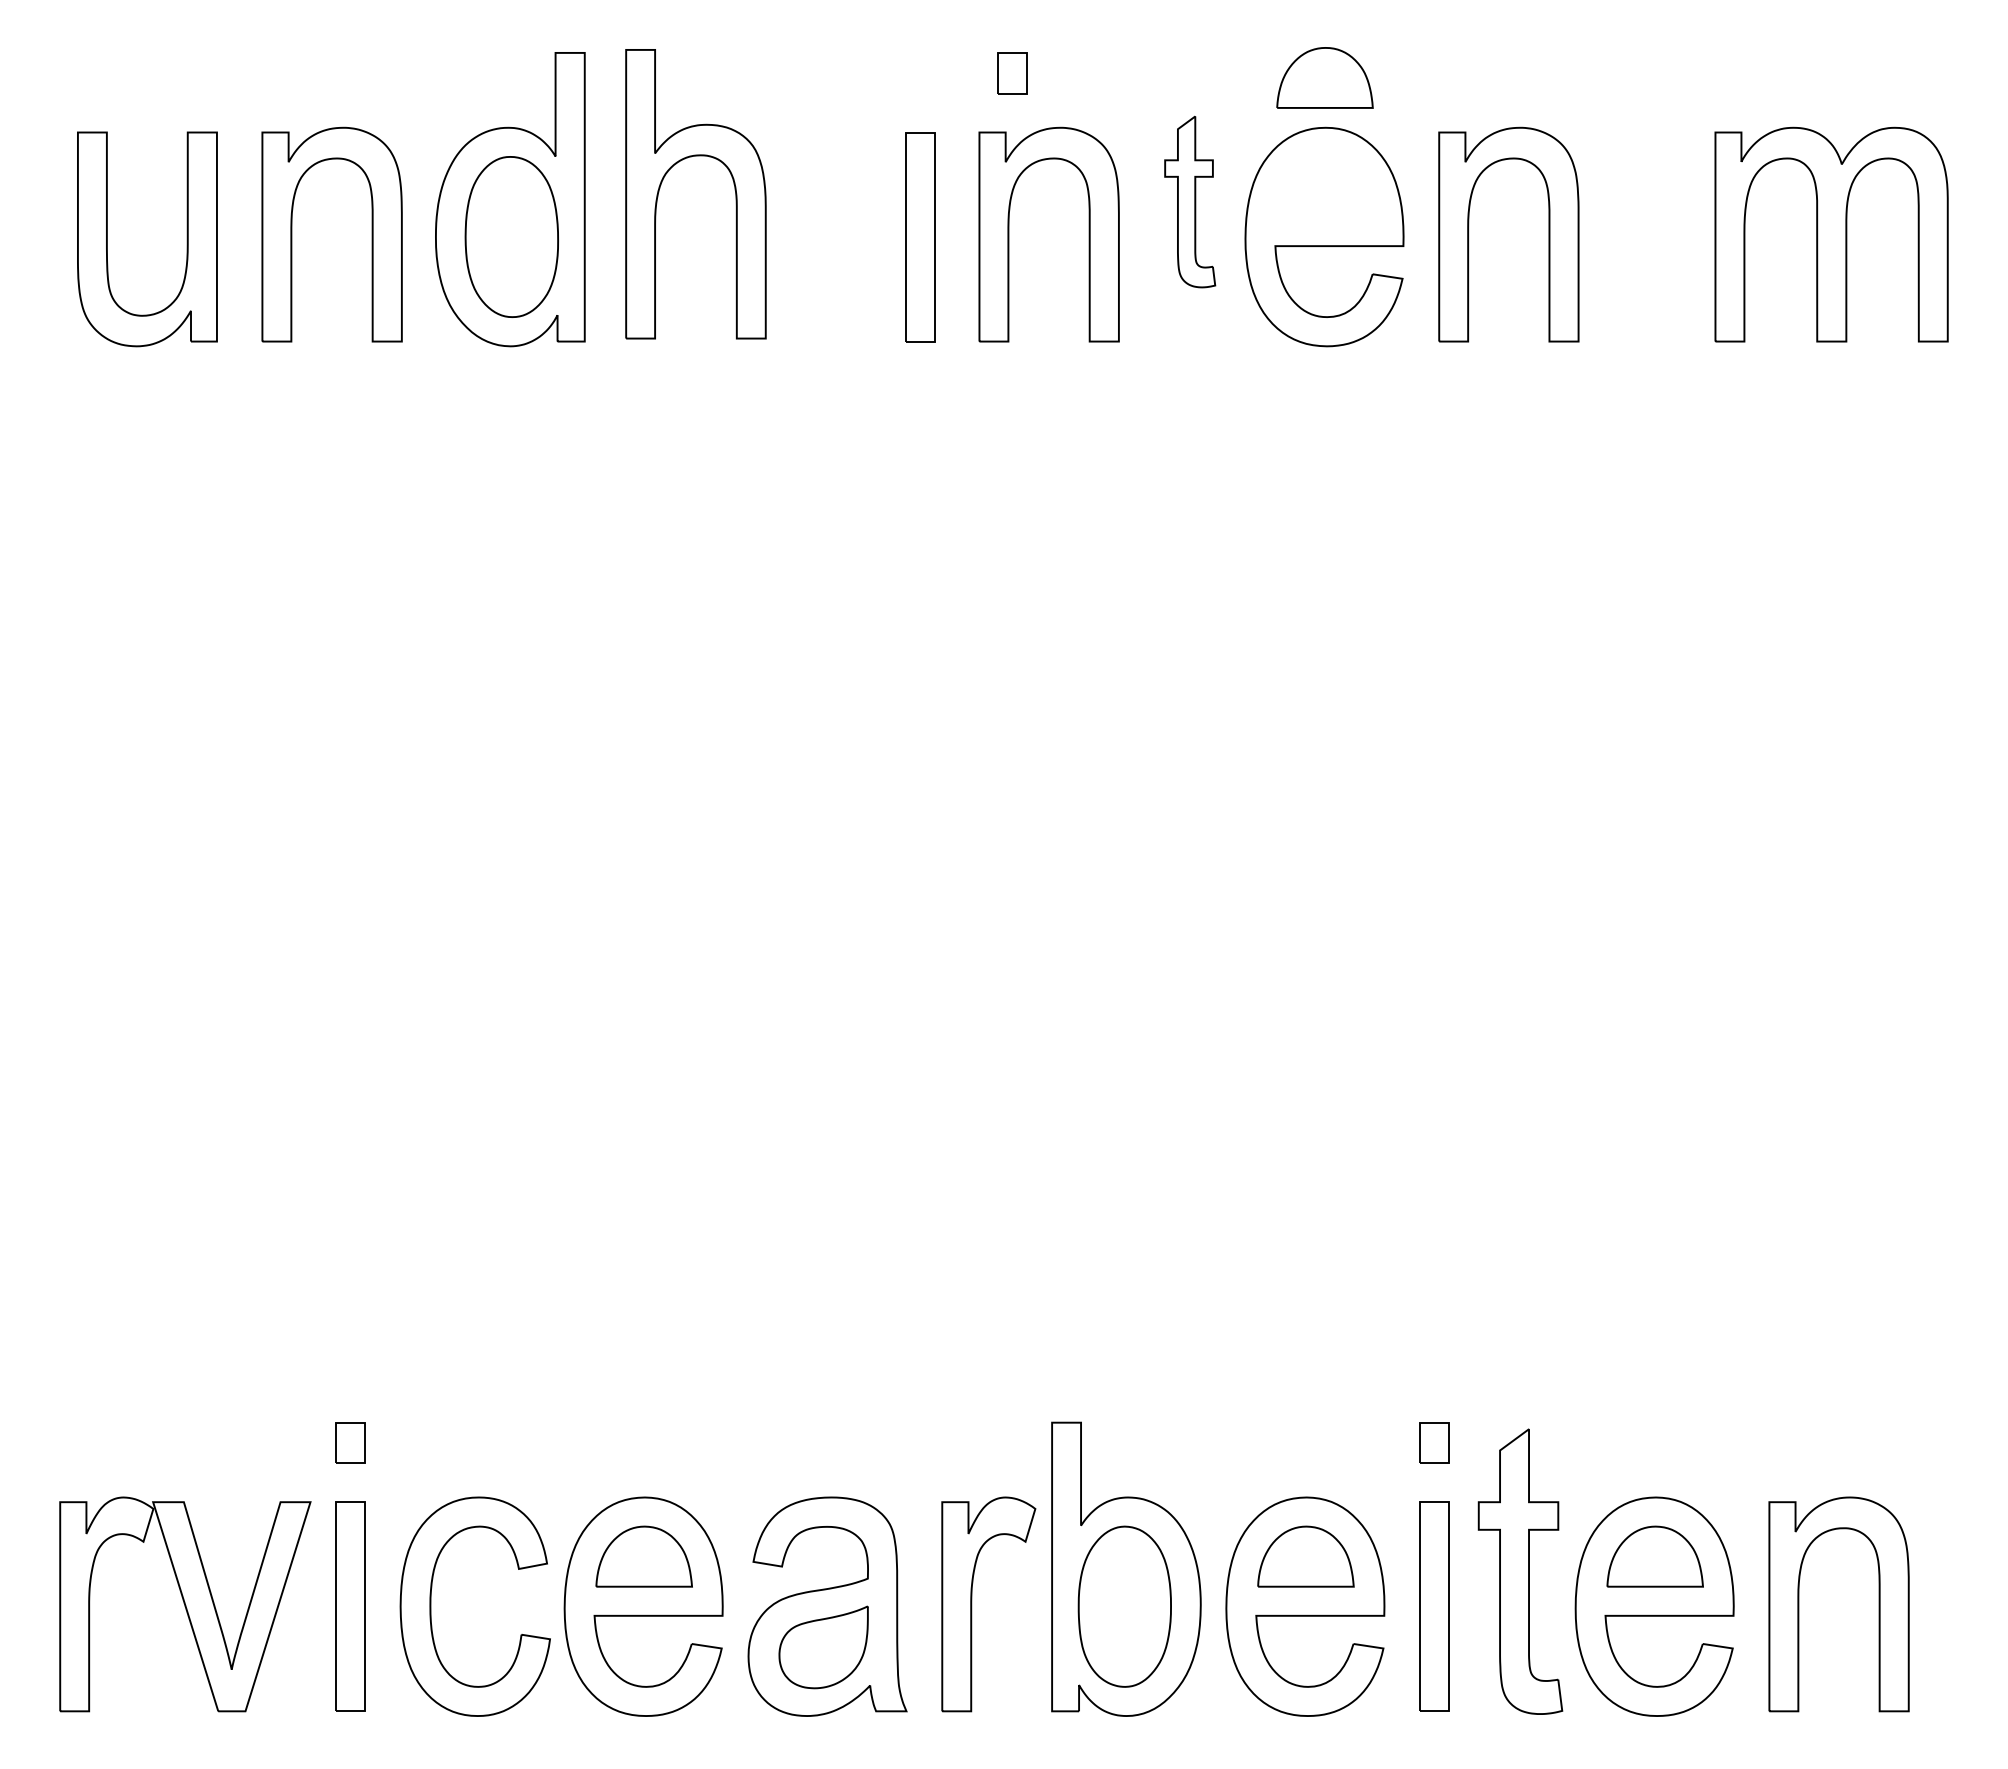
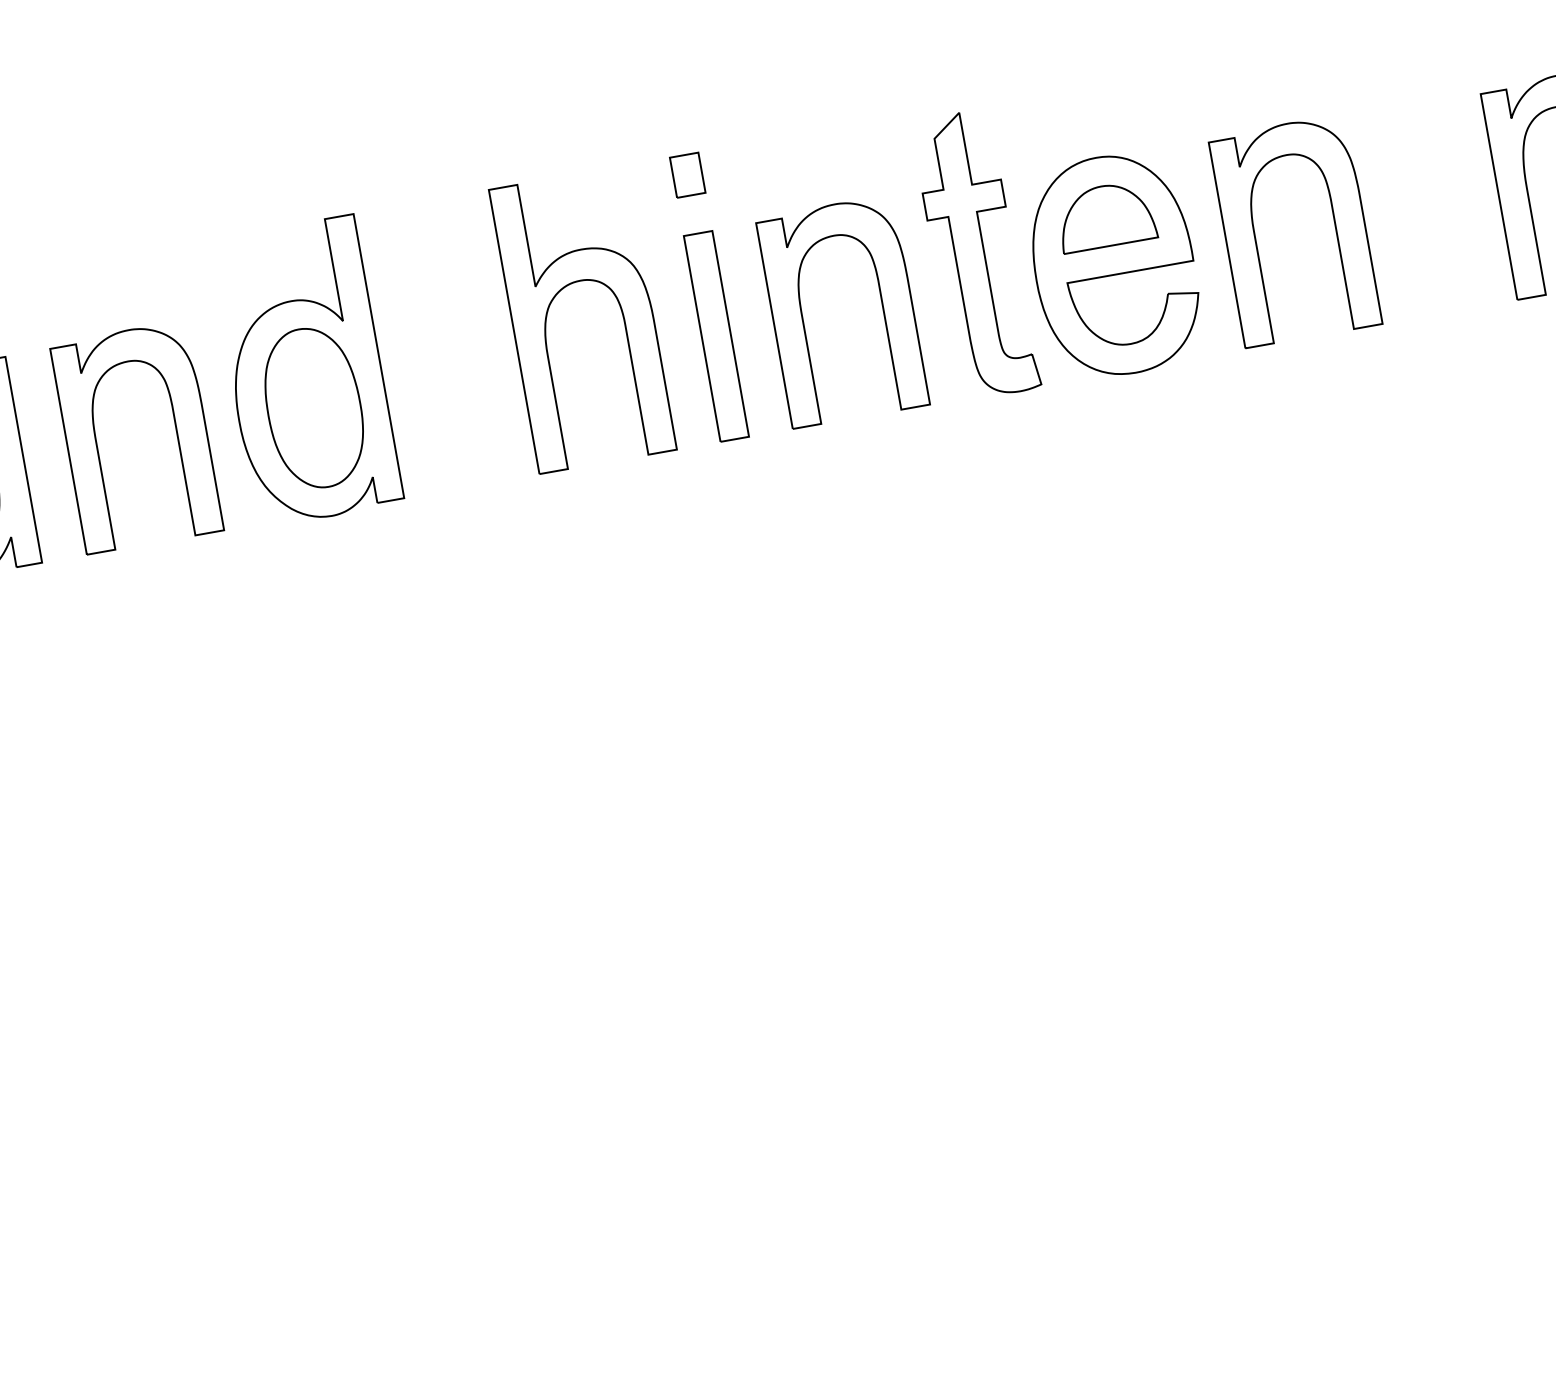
part: (1012, 73) -> (687, 175), moved
part: (1324, 77) -> (1105, 215), moved
part: (664, 178) -> (549, 309), moved
part: (1189, 201) -> (975, 254), size x1.67

